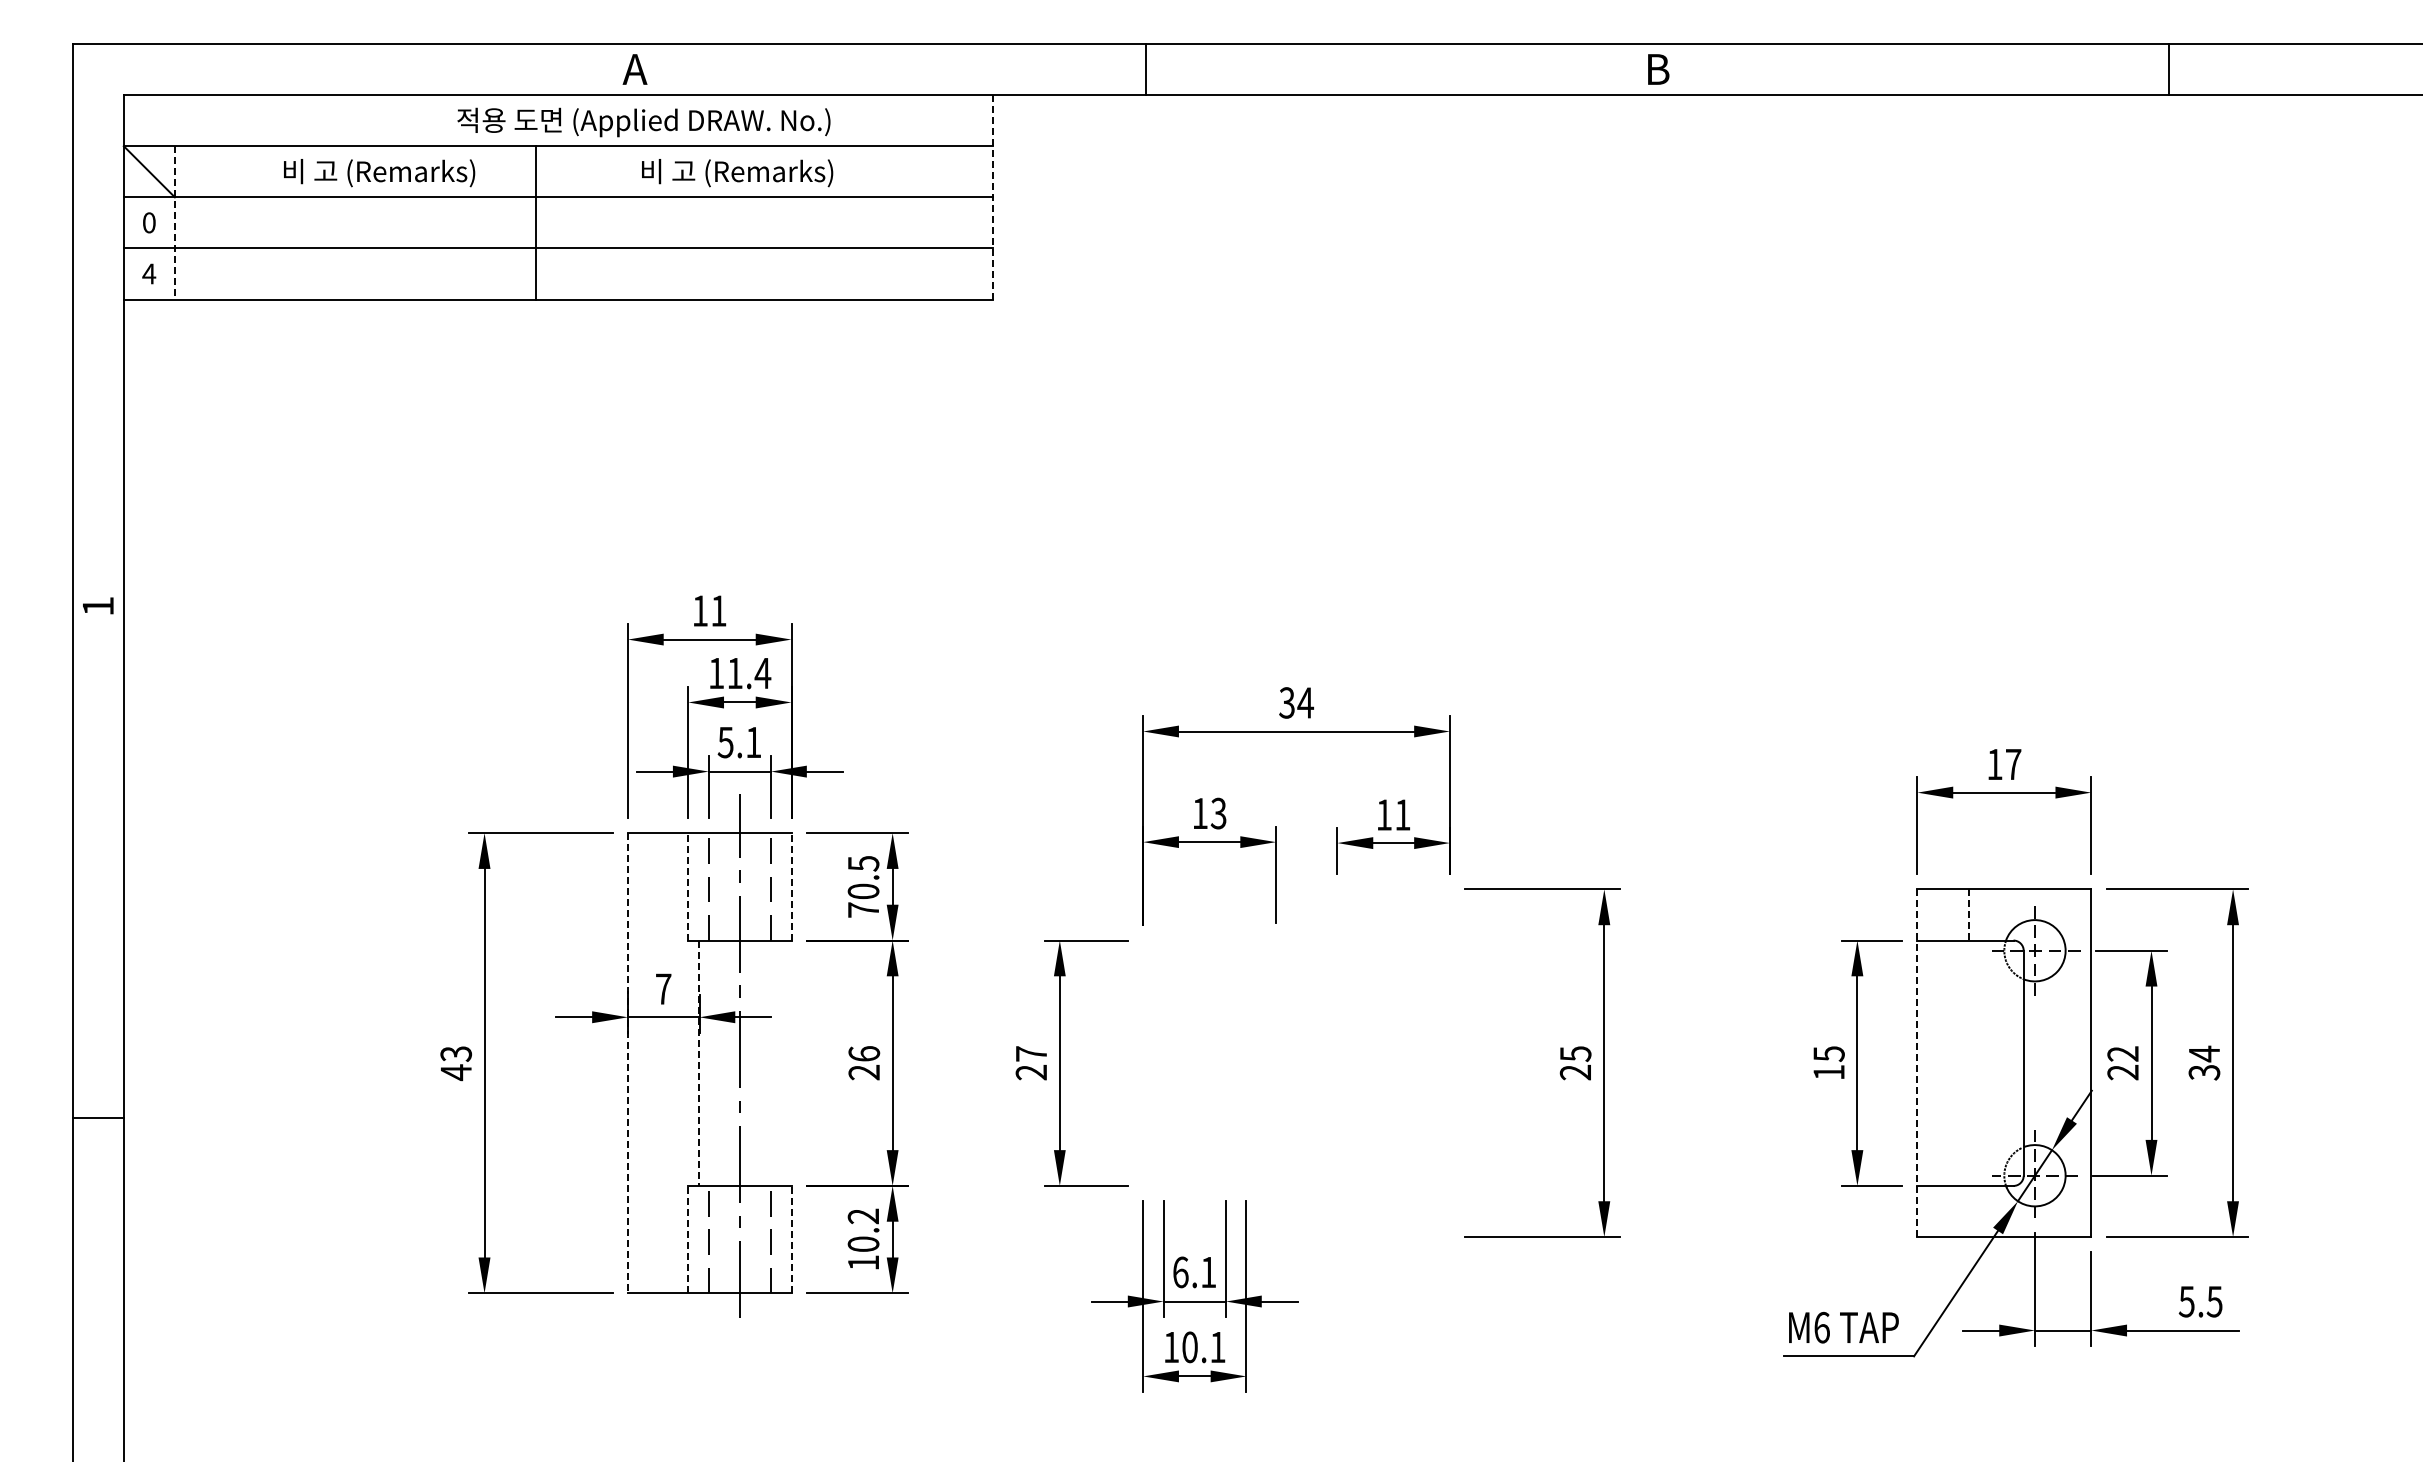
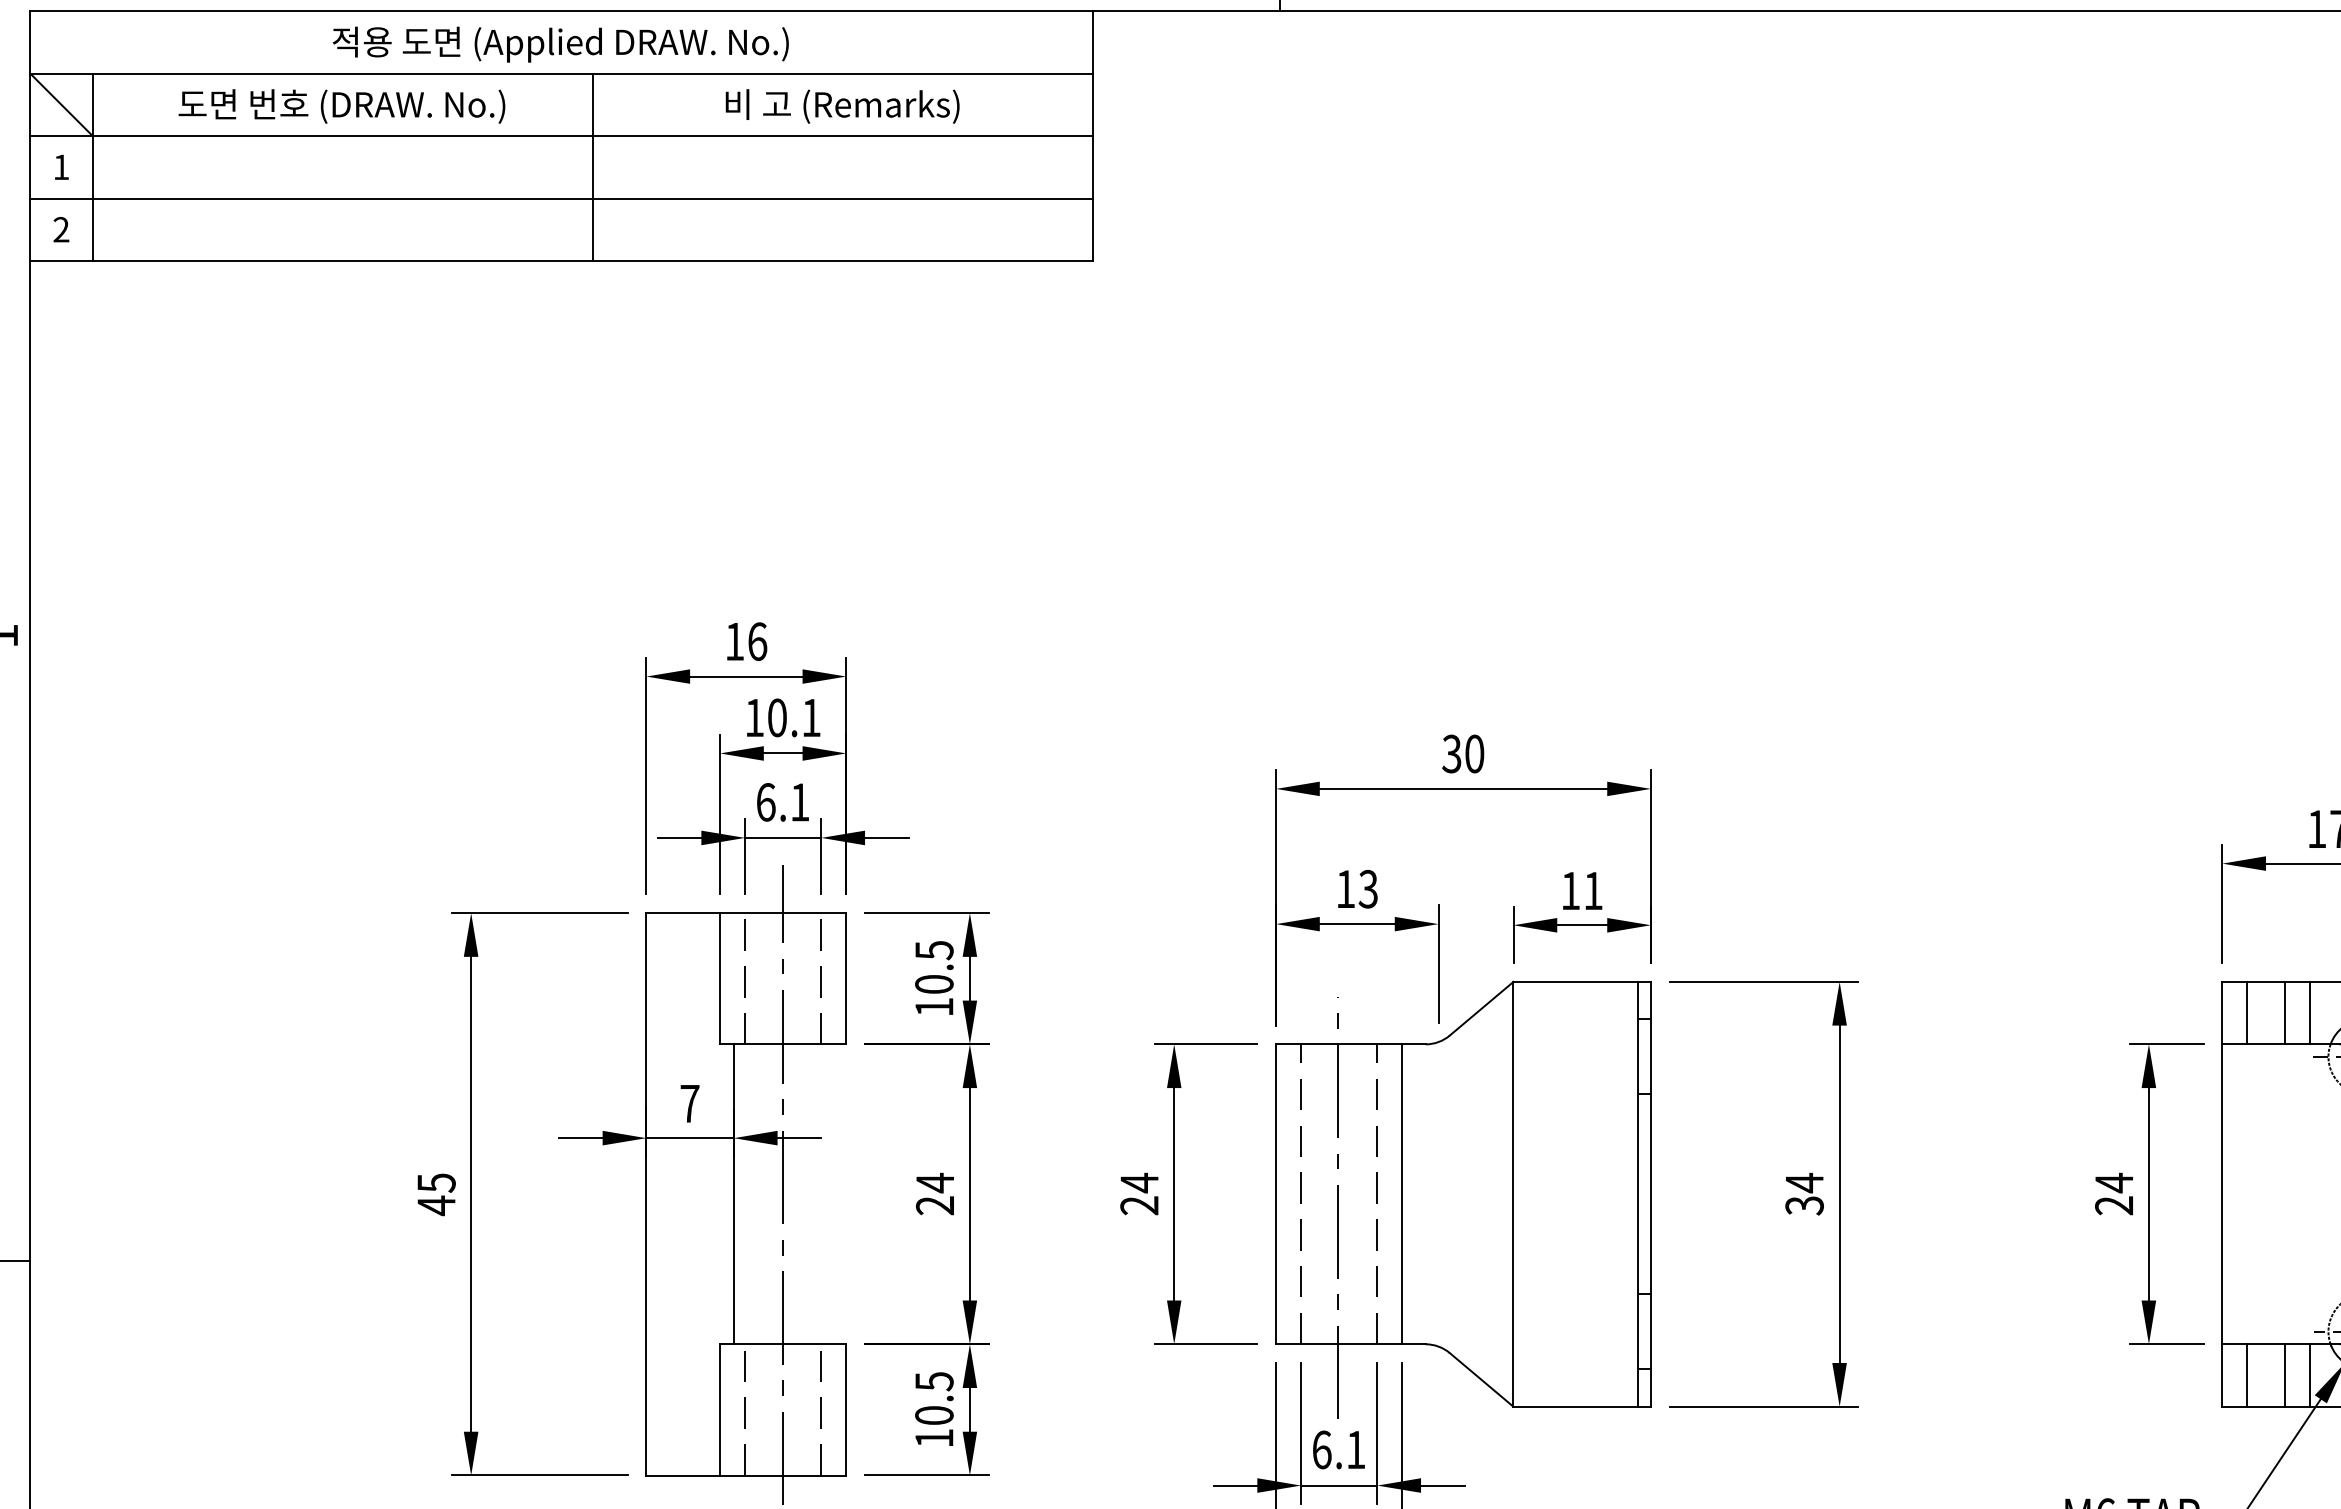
text: (643, 122) -> (560, 44), moved
text: (378, 173) -> (341, 106), 비 고 (Remarks) -> 도면 번호 (DRAW. No.)
text: (737, 173) -> (842, 106), moved
line: (992, 197) -> (1091, 136), dashed -> solid
text: (149, 222) -> (61, 166), 0 -> 1
line: (174, 222) -> (92, 166), dashed -> solid
line: (535, 222) -> (592, 166), moved
text: (149, 273) -> (61, 229), 4 -> 2
text: (718, 610) -> (757, 641), 11 -> 16
text: (749, 673) -> (794, 718), 11.4 -> 10.1
text: (1305, 702) -> (1474, 753), 34 -> 30
text: (725, 742) -> (765, 802), 5.1 -> 6.1
line: (688, 886) -> (720, 978), dashed -> solid
line: (791, 886) -> (846, 978), dashed -> solid
text: (863, 909) -> (934, 1006), 70.5 -> 10.5
line: (1937, 914) -> (2246, 1012), added
line: (1968, 914) -> (2284, 1012), dashed -> solid
line: (1988, 914) -> (2309, 1012), added
text: (455, 1053) -> (435, 1182), 43 -> 45
text: (864, 1053) -> (935, 1182), 26 -> 24
text: (1031, 1053) -> (1139, 1182), 27 -> 24
text: (1575, 1062) -> (1804, 1193), 25 -> 34
text: (1828, 1062) -> (2113, 1193), 15 -> 24
line: (627, 1063) -> (645, 1194), dashed -> solid
line: (699, 1063) -> (733, 1194), dashed -> solid
line: (1917, 1063) -> (2222, 1194), dashed -> solid
part: (1296, 1067) -> (1463, 1199), added
line: (1937, 1211) -> (2246, 1375), added
line: (1968, 1211) -> (2284, 1375), added
line: (1988, 1211) -> (2309, 1375), added
text: (863, 1216) -> (934, 1381), 10.2 -> 10.5
line: (688, 1239) -> (720, 1409), dashed -> solid
line: (791, 1239) -> (846, 1409), dashed -> solid

